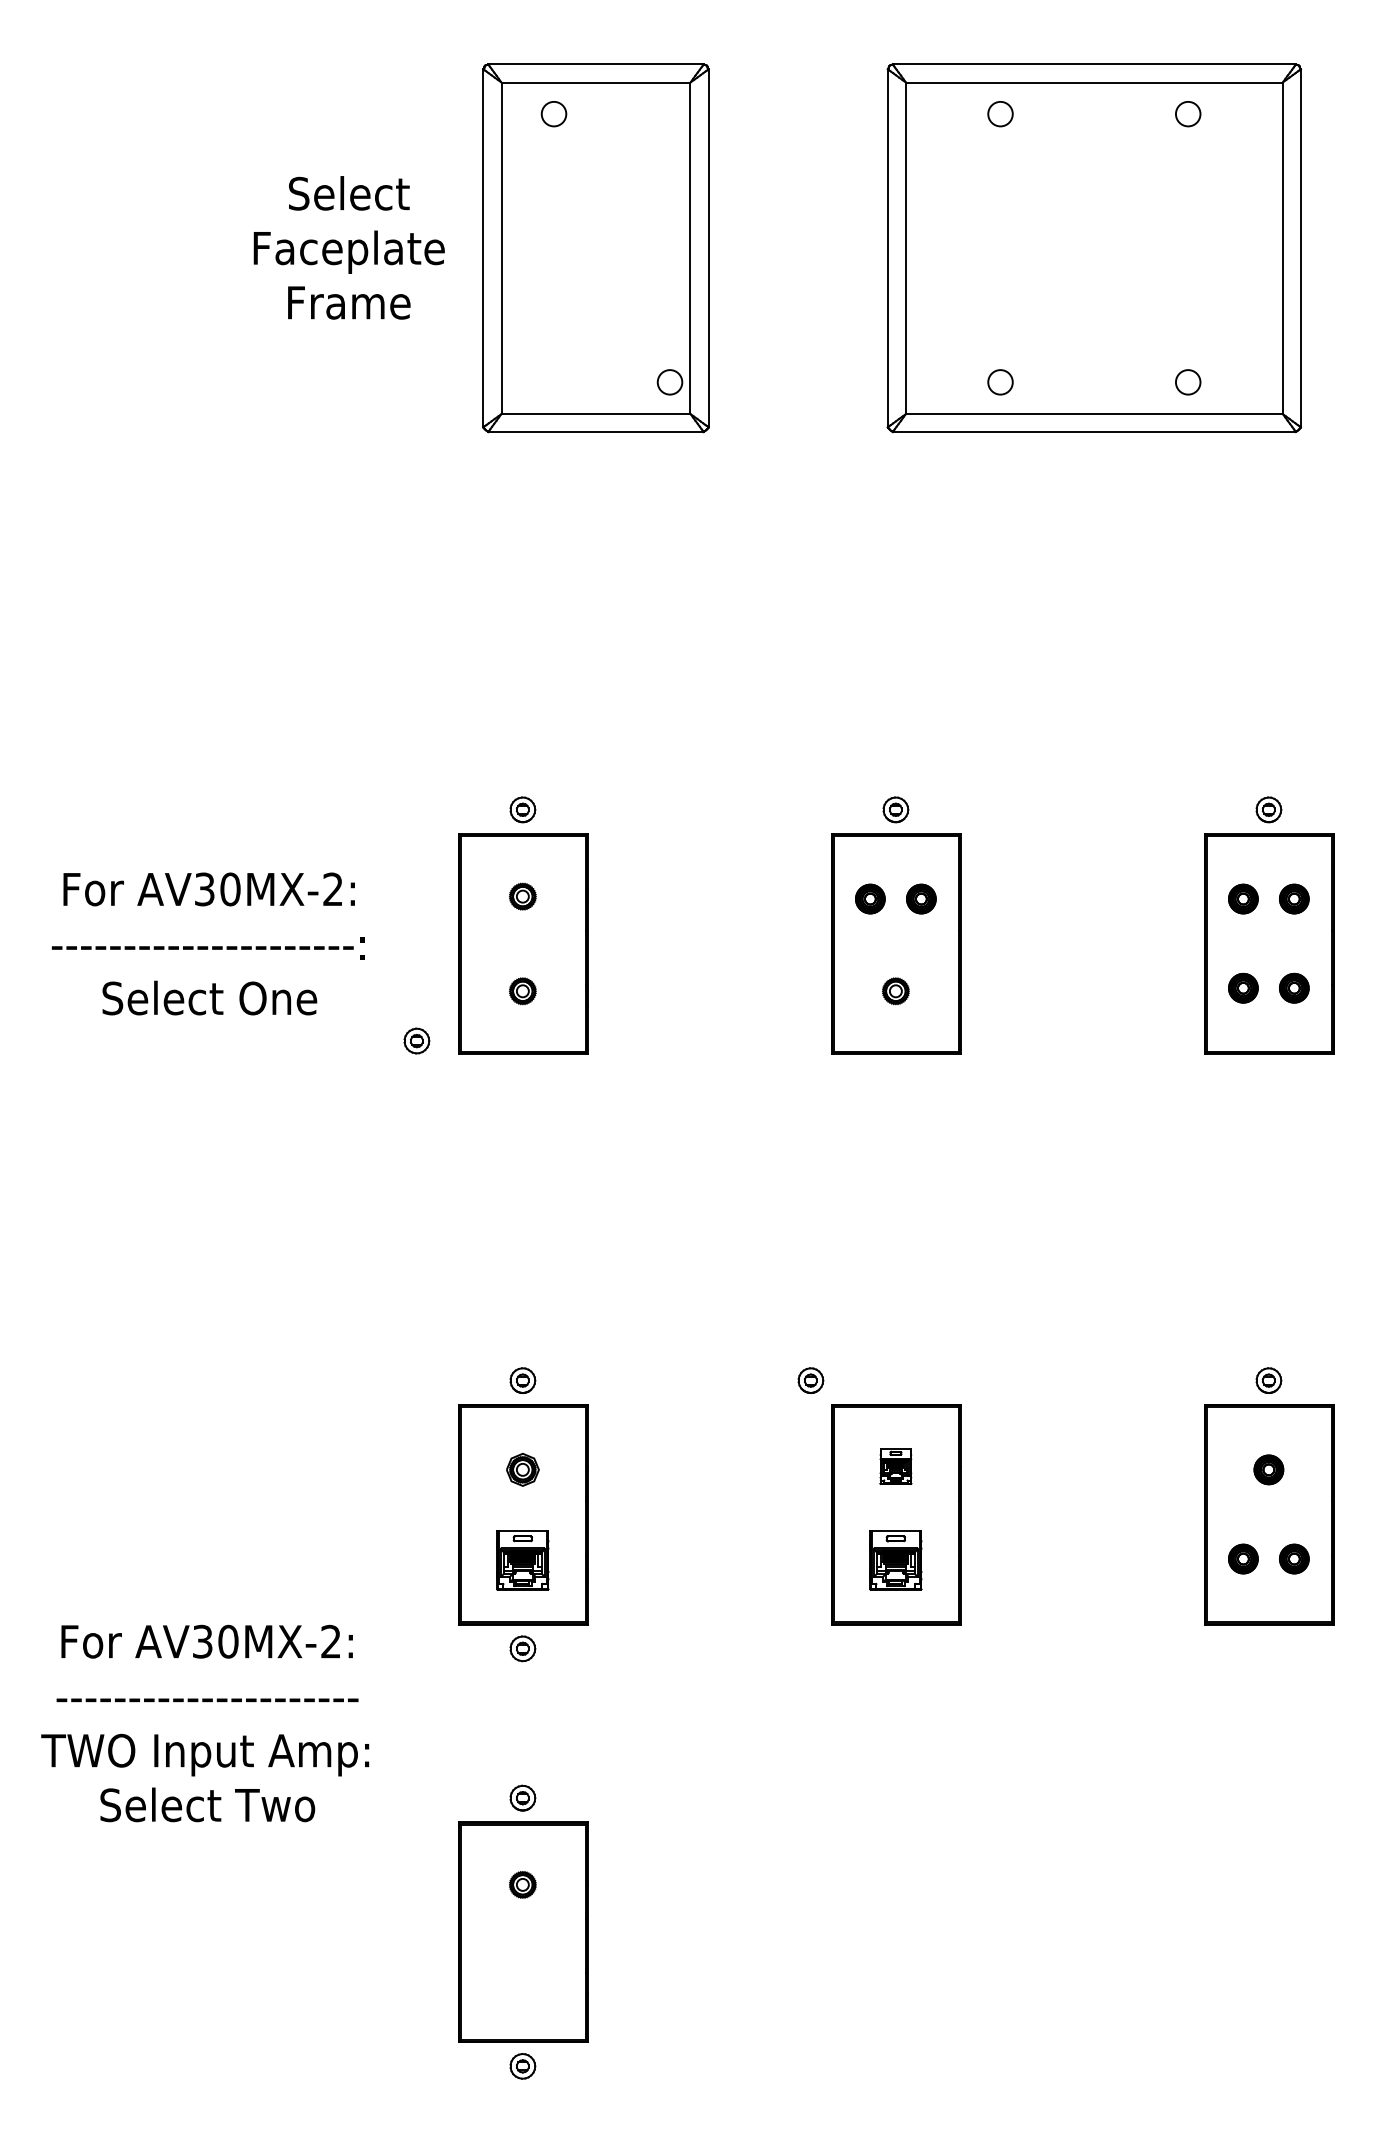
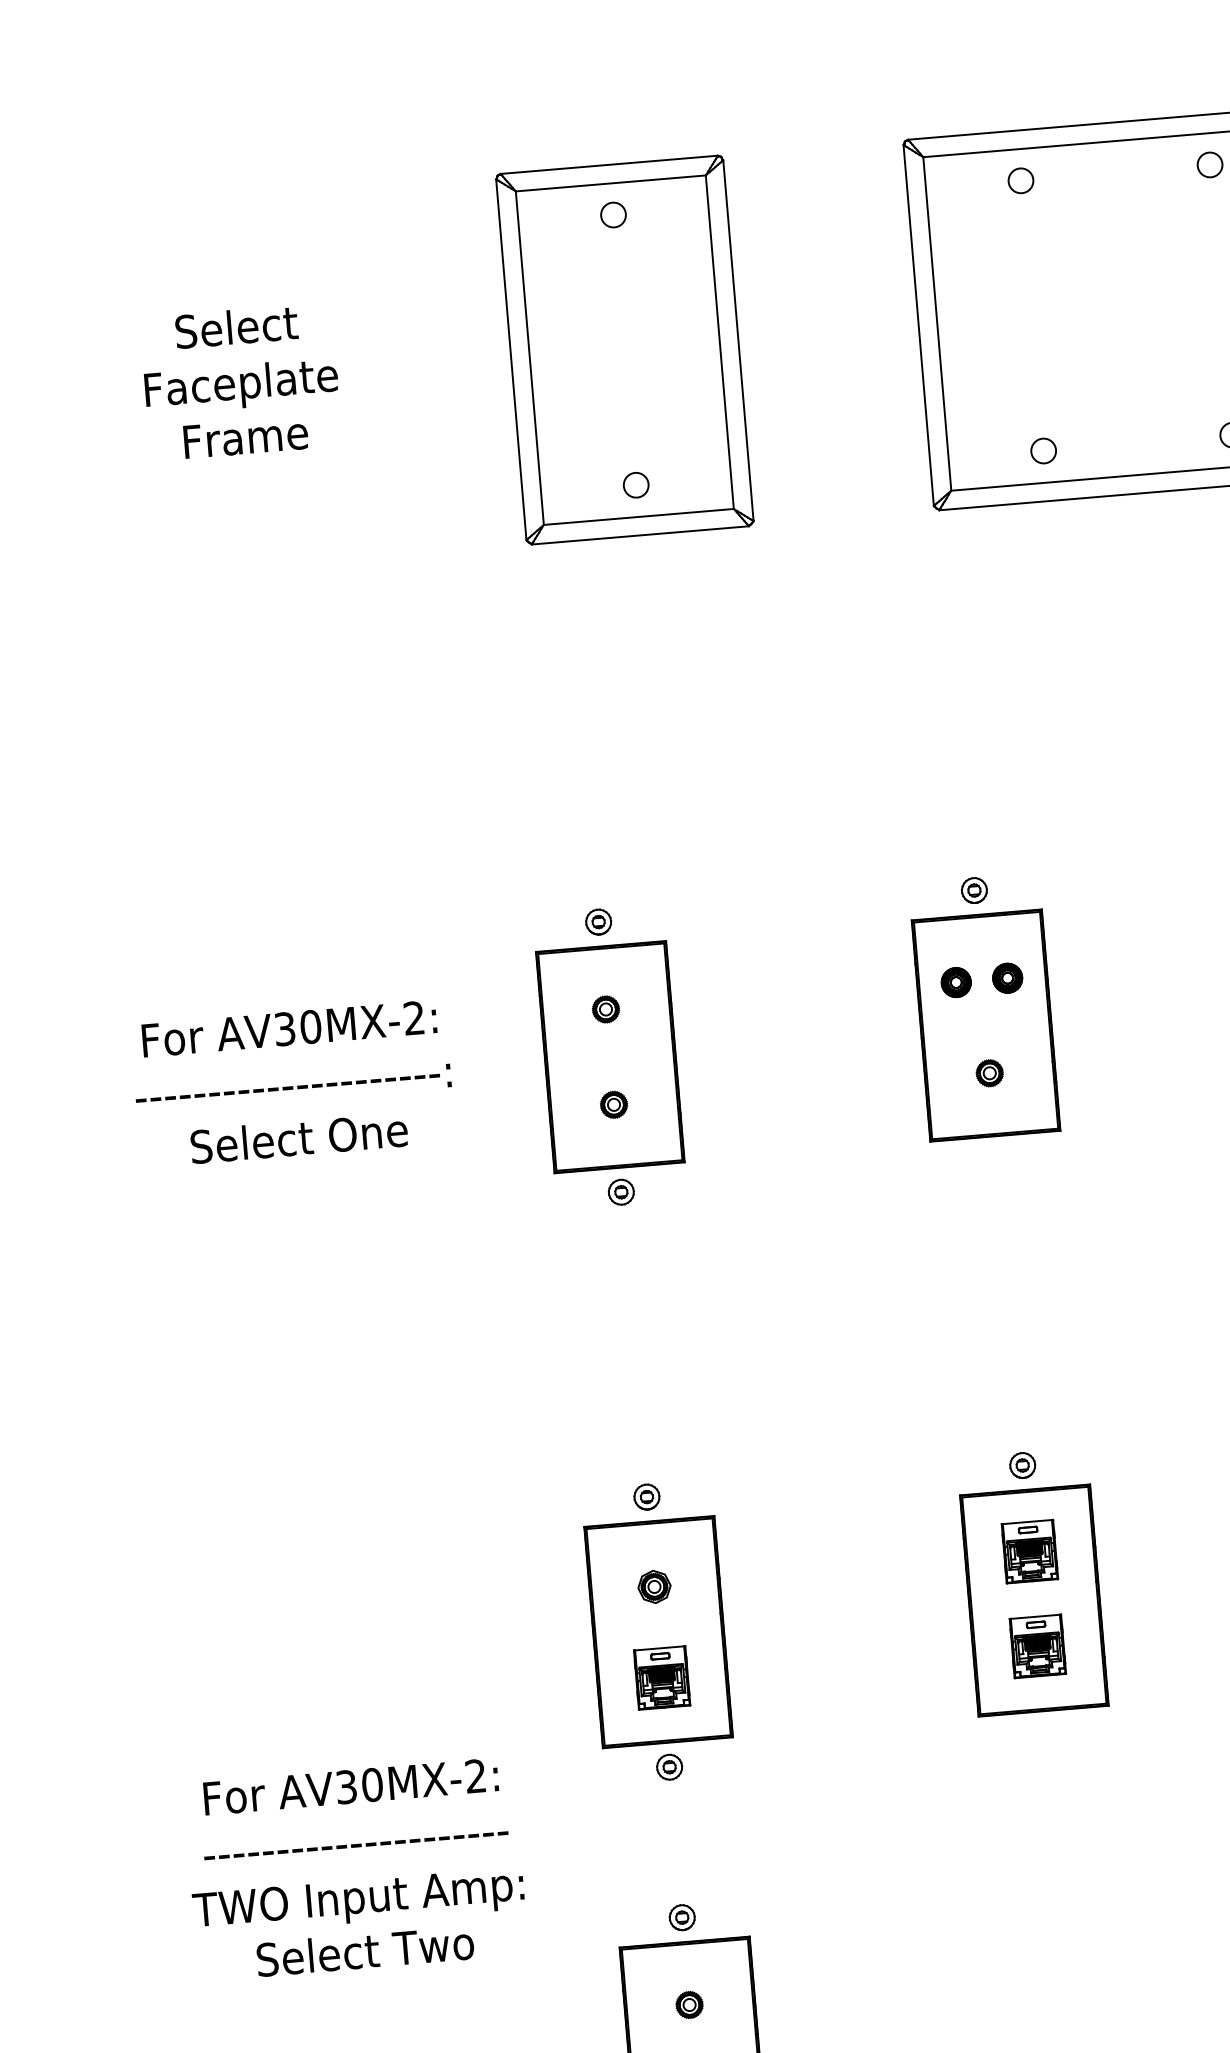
circle: (553, 114) -> (613, 215), moved
text: (348, 247) -> (240, 381), moved
circle: (669, 382) -> (635, 485), moved
part: (416, 1040) -> (620, 1191), moved
part: (810, 1380) -> (1022, 1465), moved
part: (895, 1466) -> (1029, 1552), size x1.67

